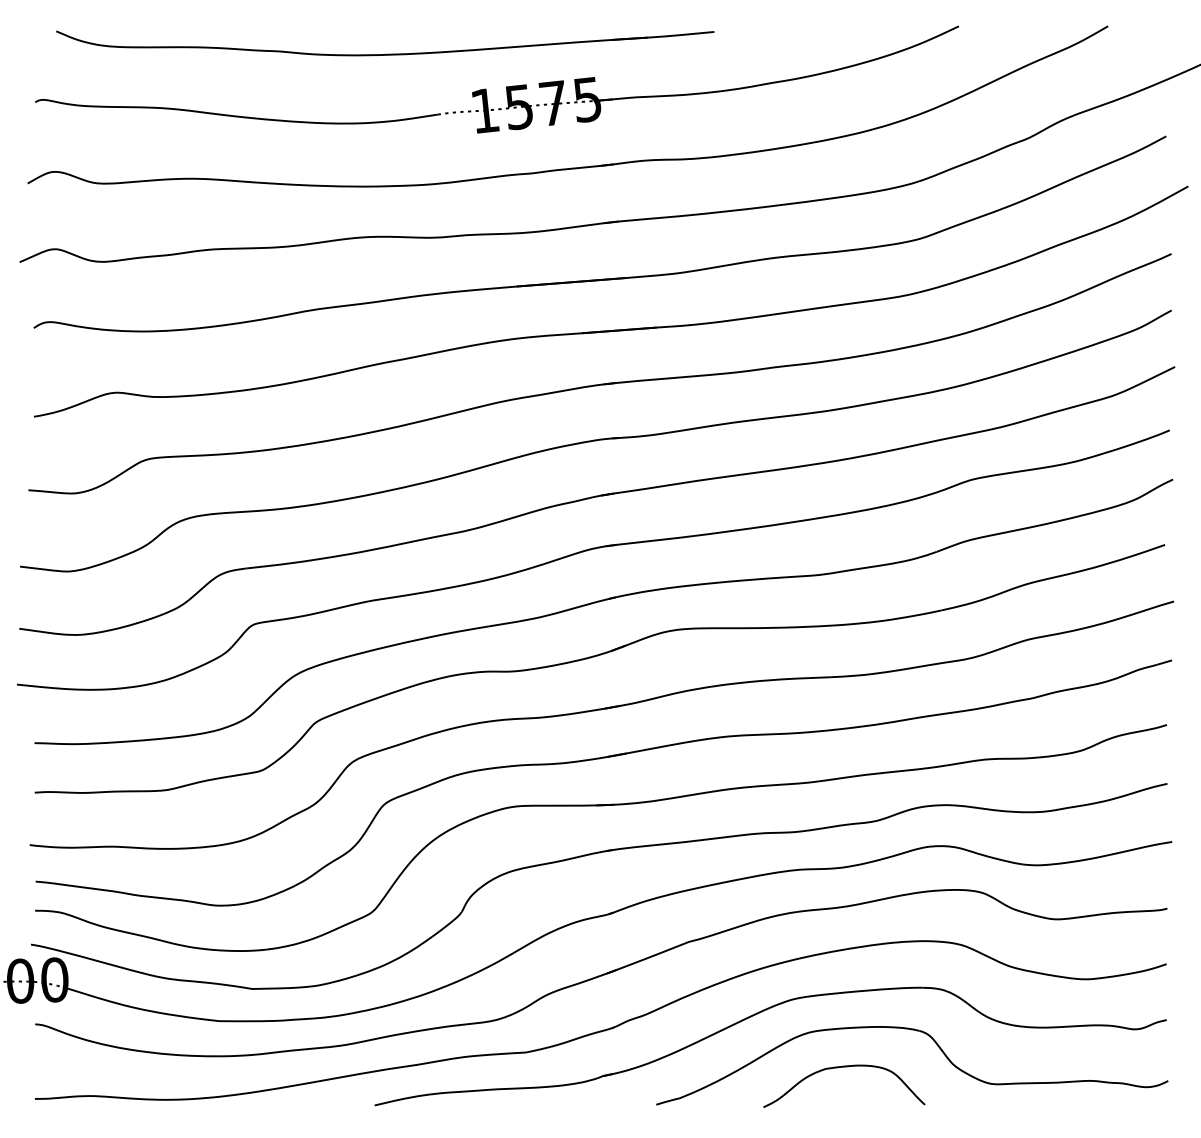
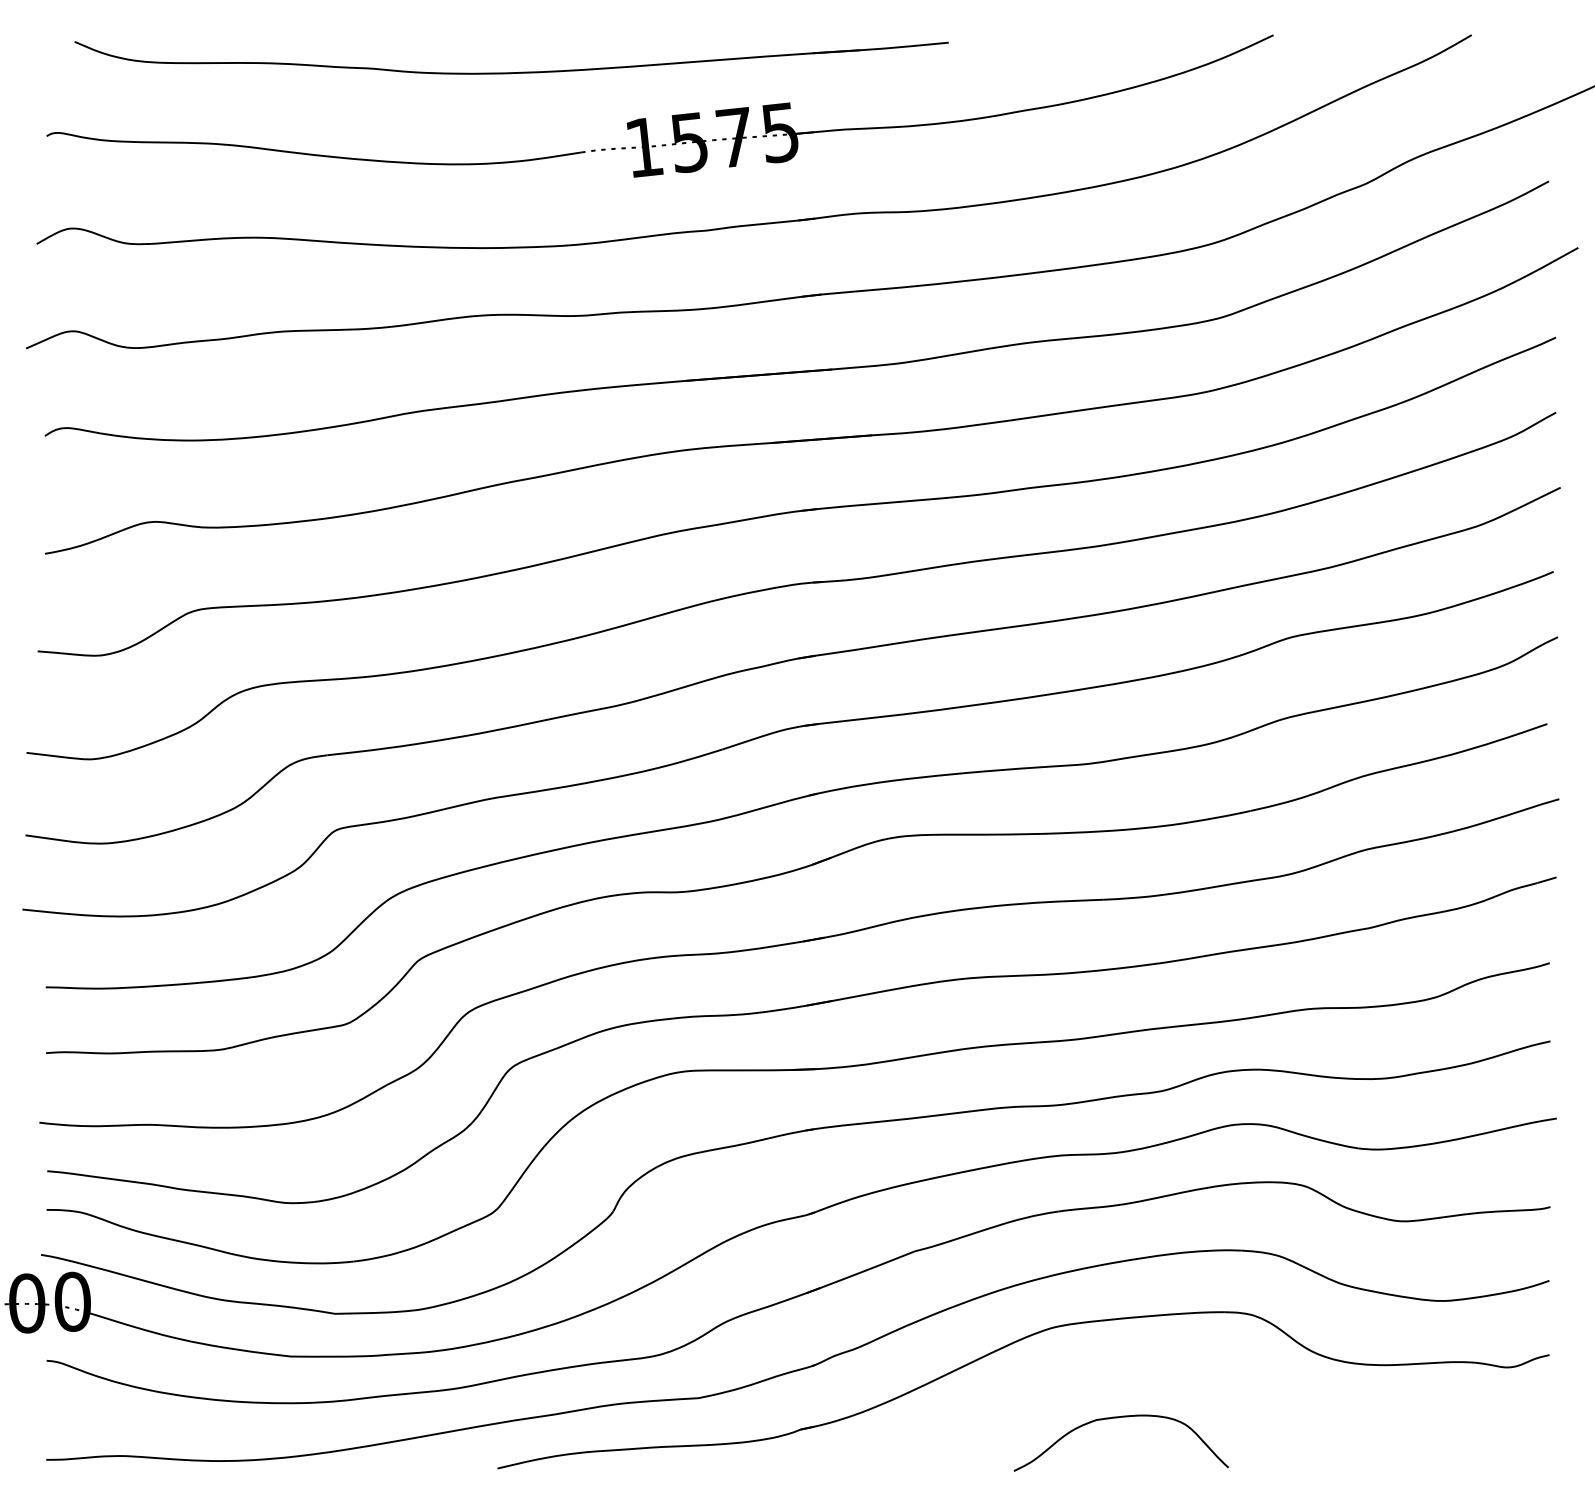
part: (938, 1047) -> (1246, 1391), removed

